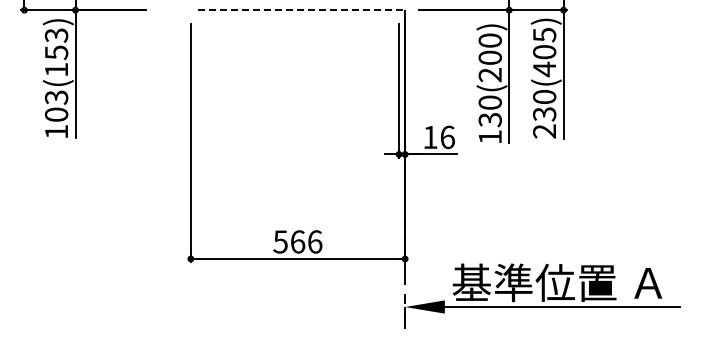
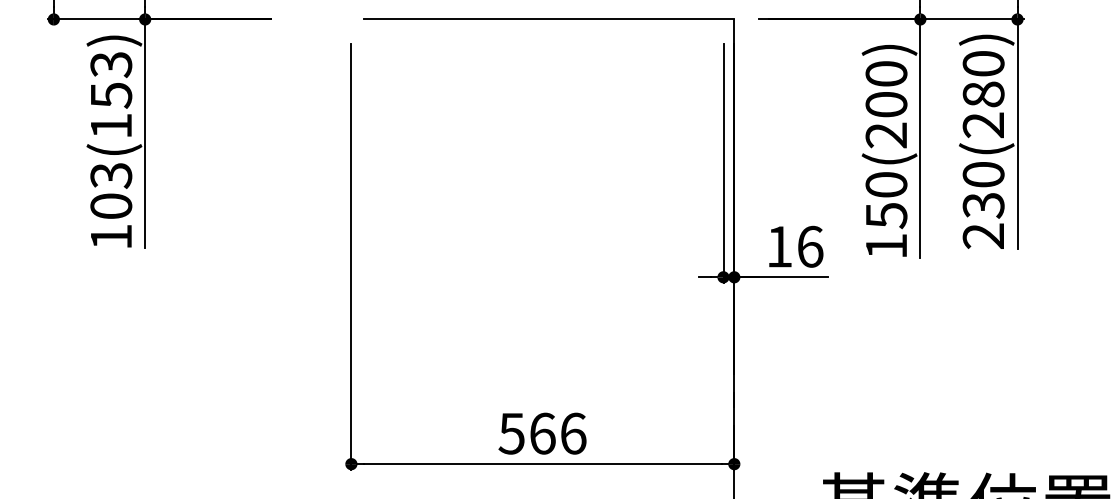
line: (301, 10) -> (549, 19), dashed -> solid
text: (544, 52) -> (983, 95), 230(405) -> 230(280)
text: (489, 119) -> (885, 214), 130(200) -> 150(200)

